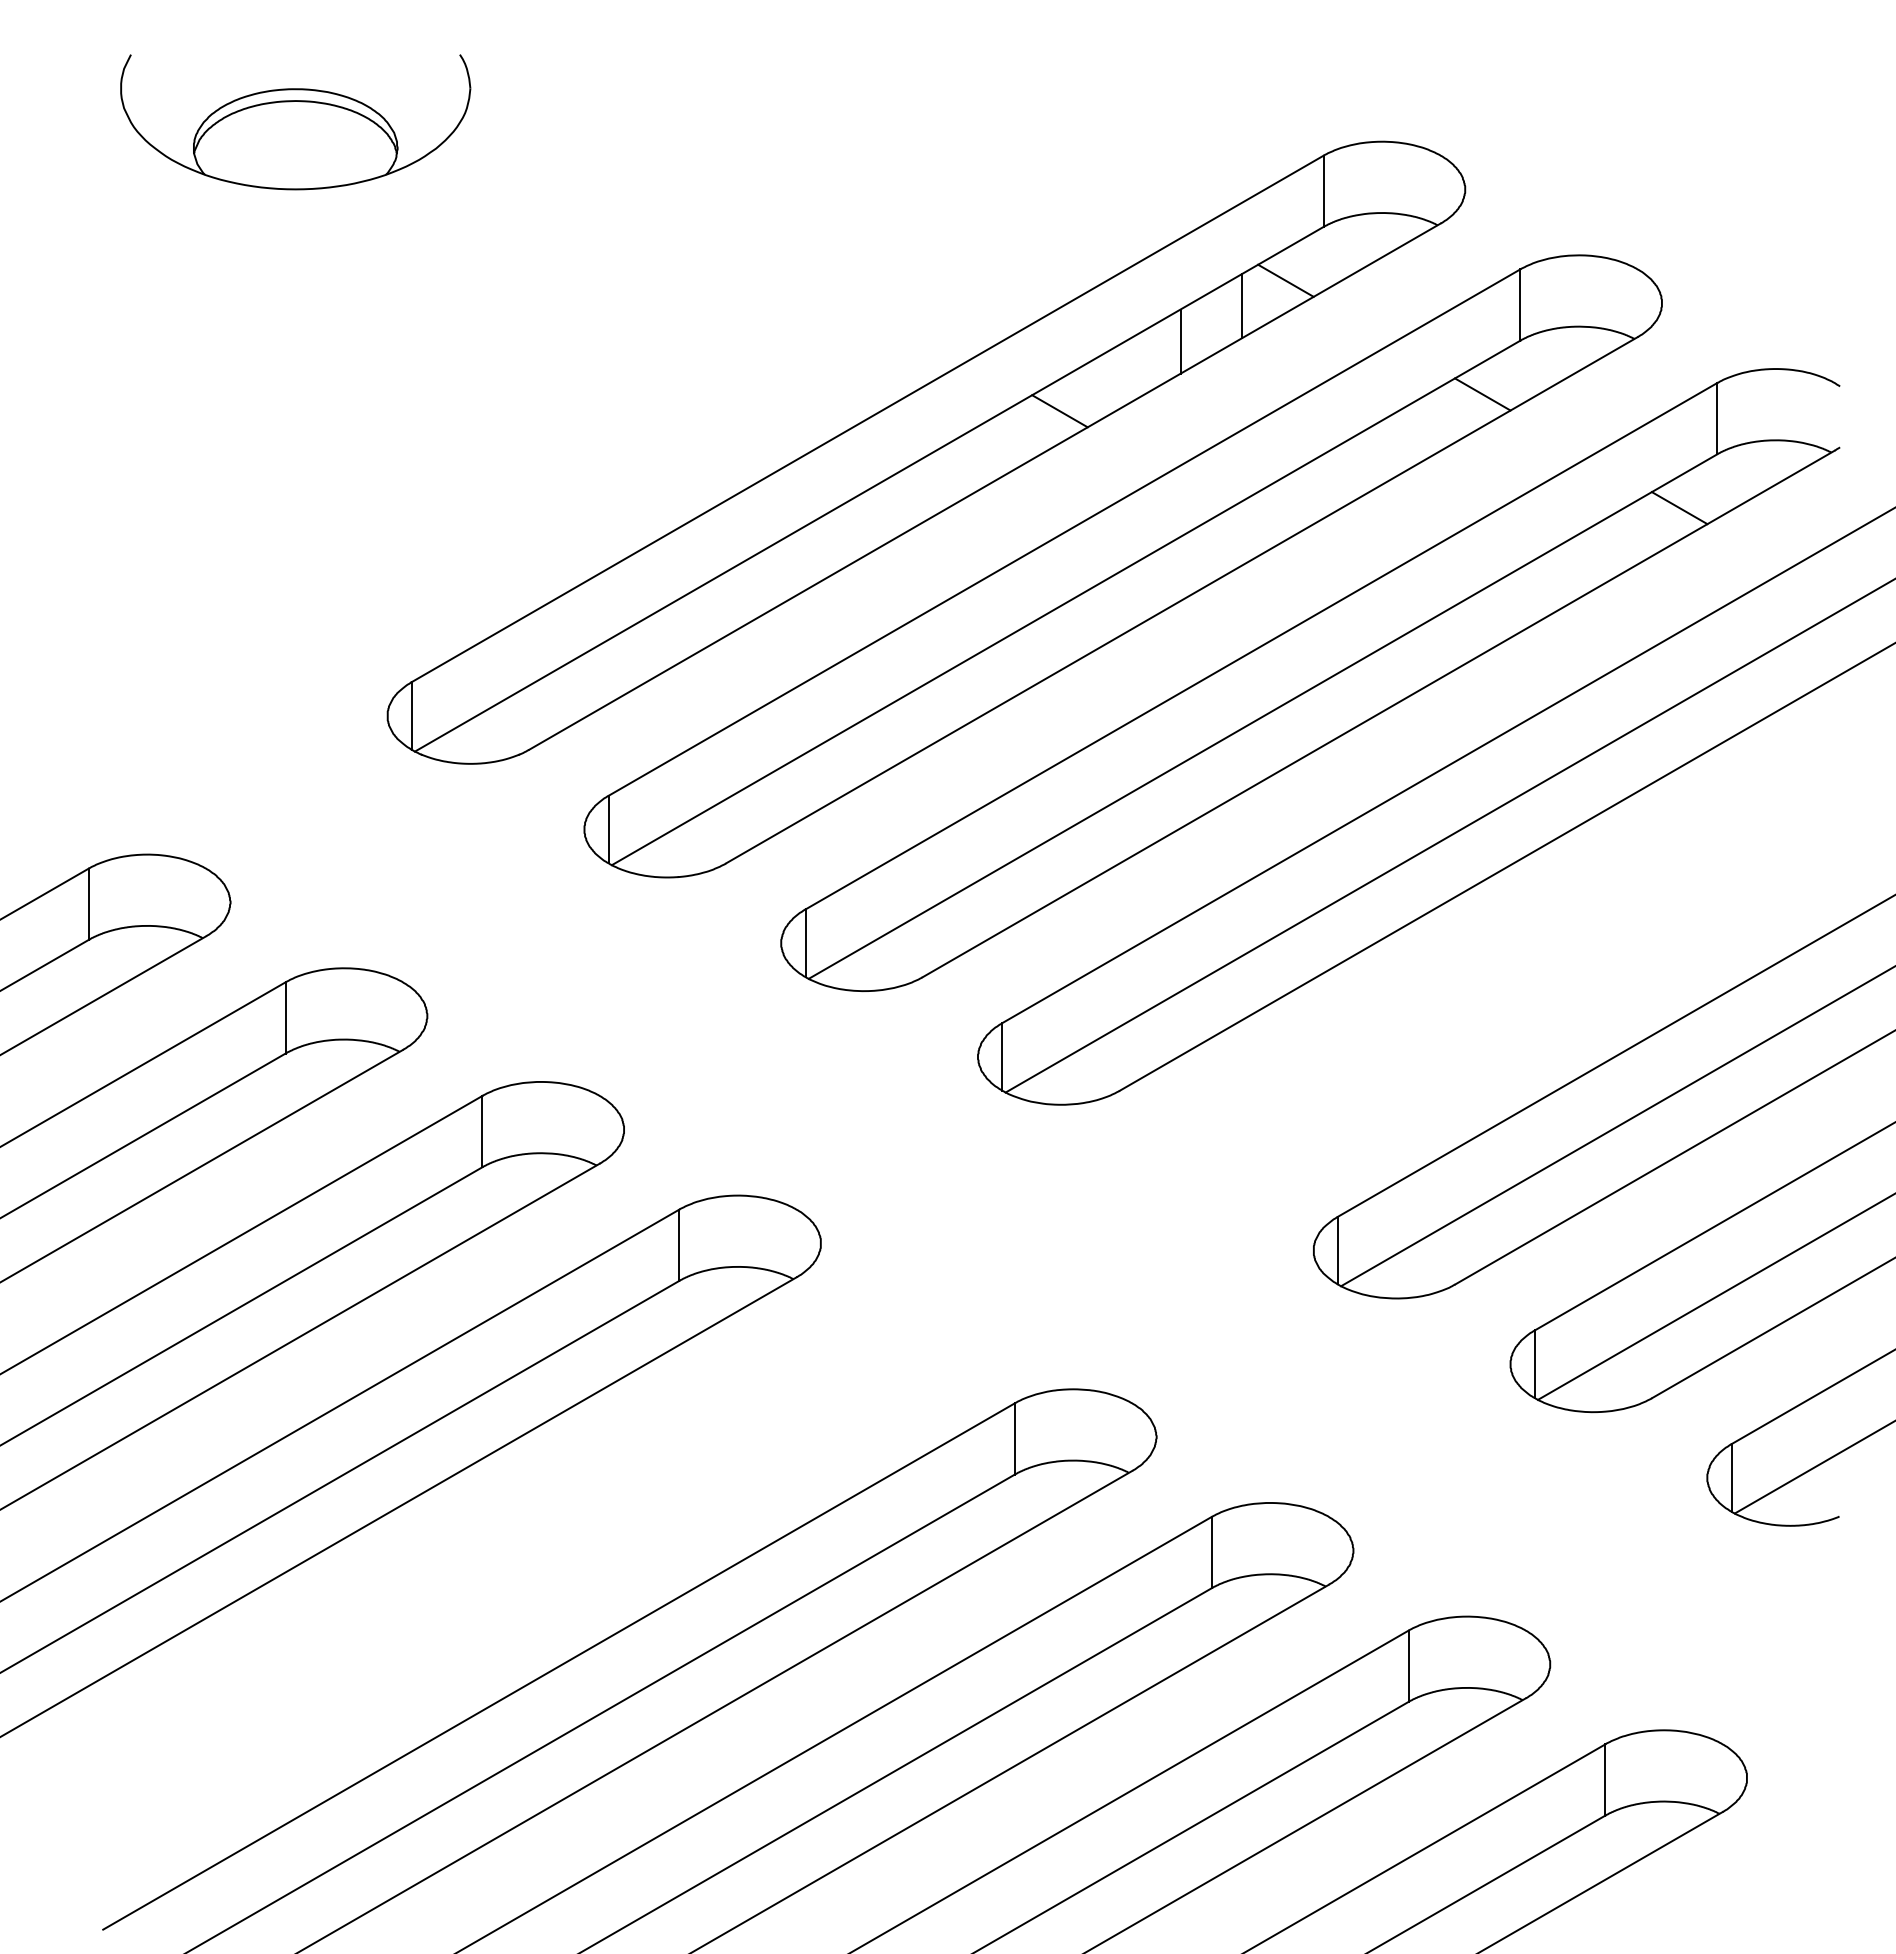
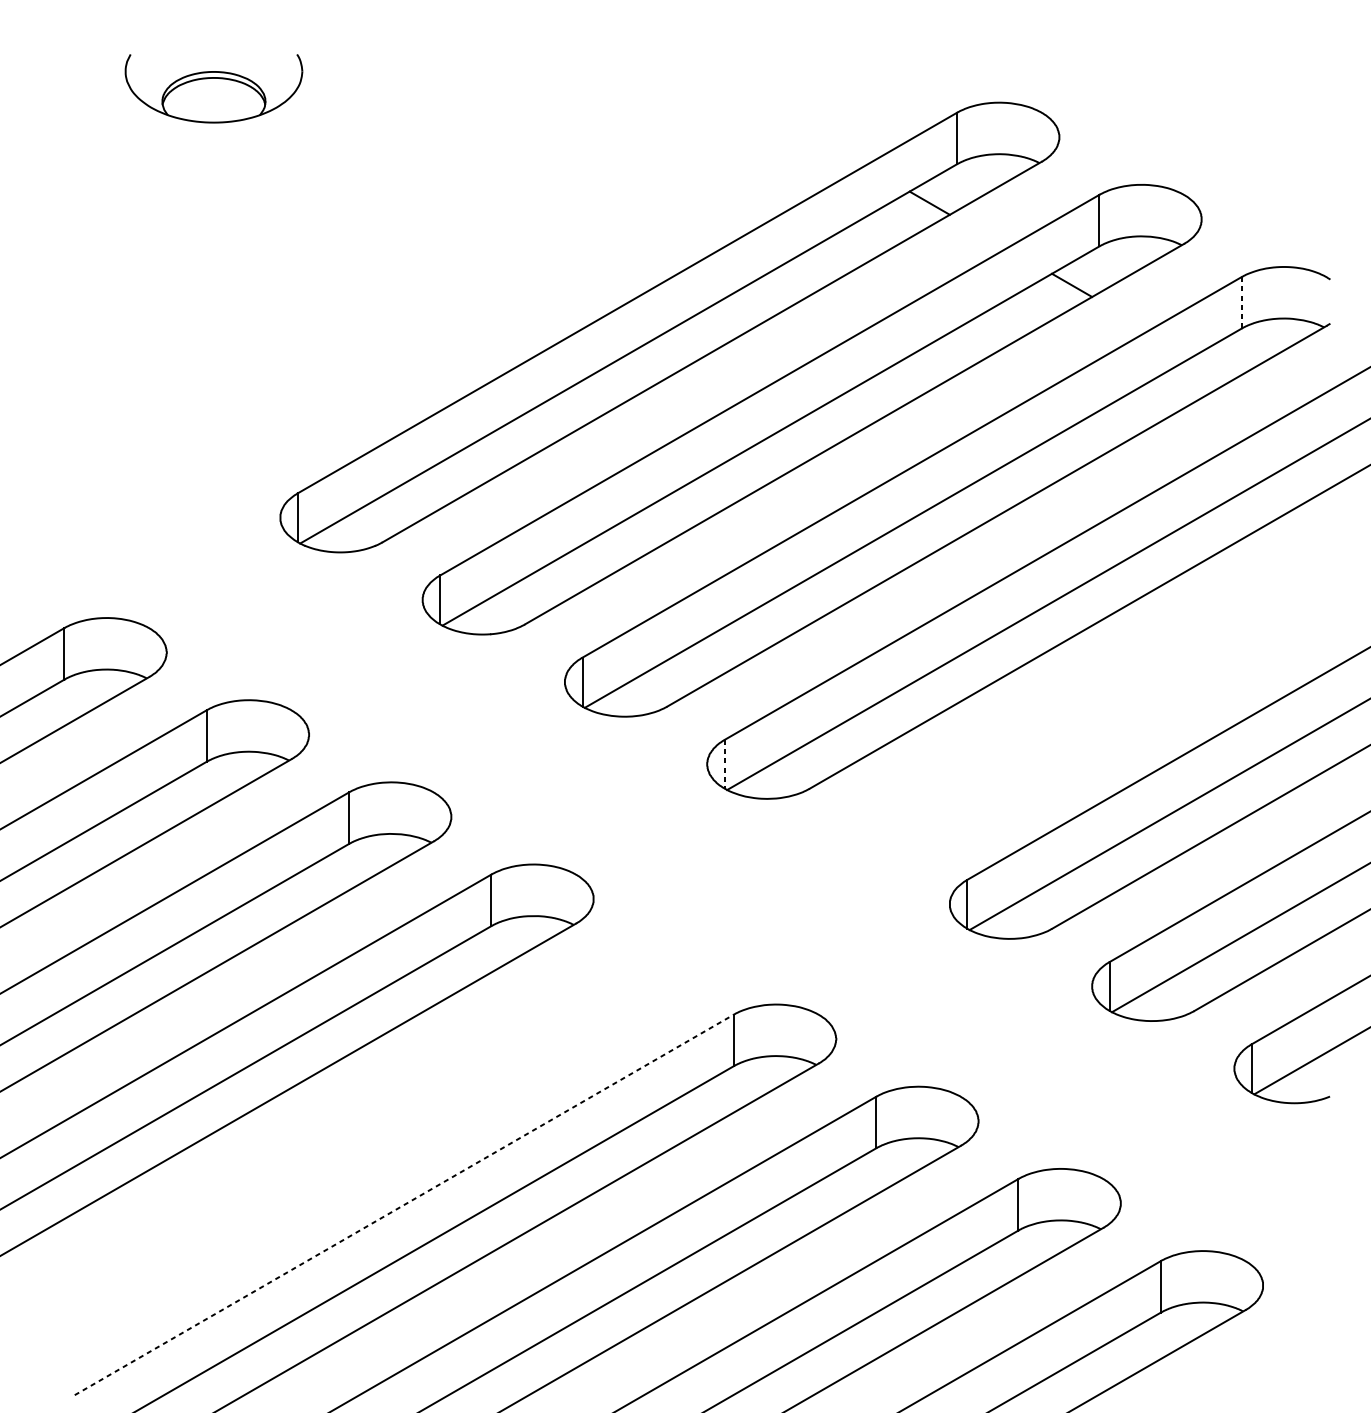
part: (295, 122) -> (213, 88), size x0.7
line: (1242, 305) -> (898, 221), removed
line: (1180, 341) -> (853, 247), removed
line: (1059, 411) -> (766, 297), removed
line: (1717, 418) -> (1241, 302), solid -> dashed
line: (1679, 508) -> (1214, 367), removed
line: (1002, 1056) -> (724, 763), solid -> dashed
line: (559, 1666) -> (404, 1204), solid -> dashed

